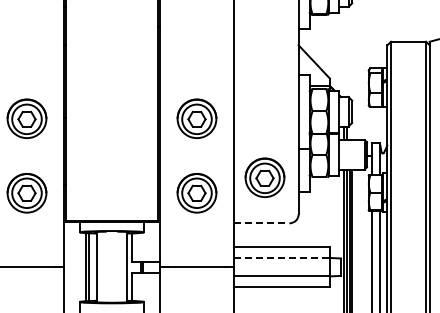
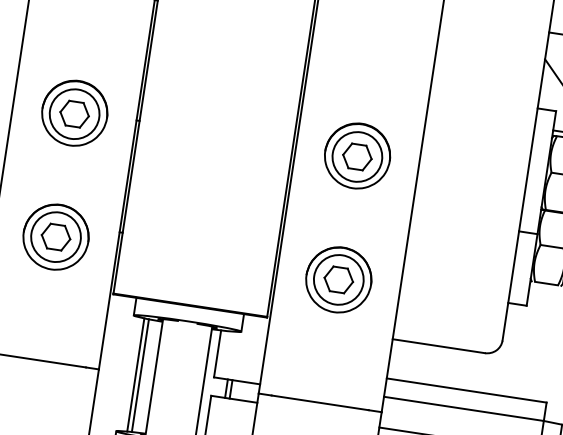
part: (264, 177) -> (455, 270), removed
line: (261, 223) -> (438, 346), dashed -> solid
line: (282, 257) -> (464, 408), dashed -> solid

